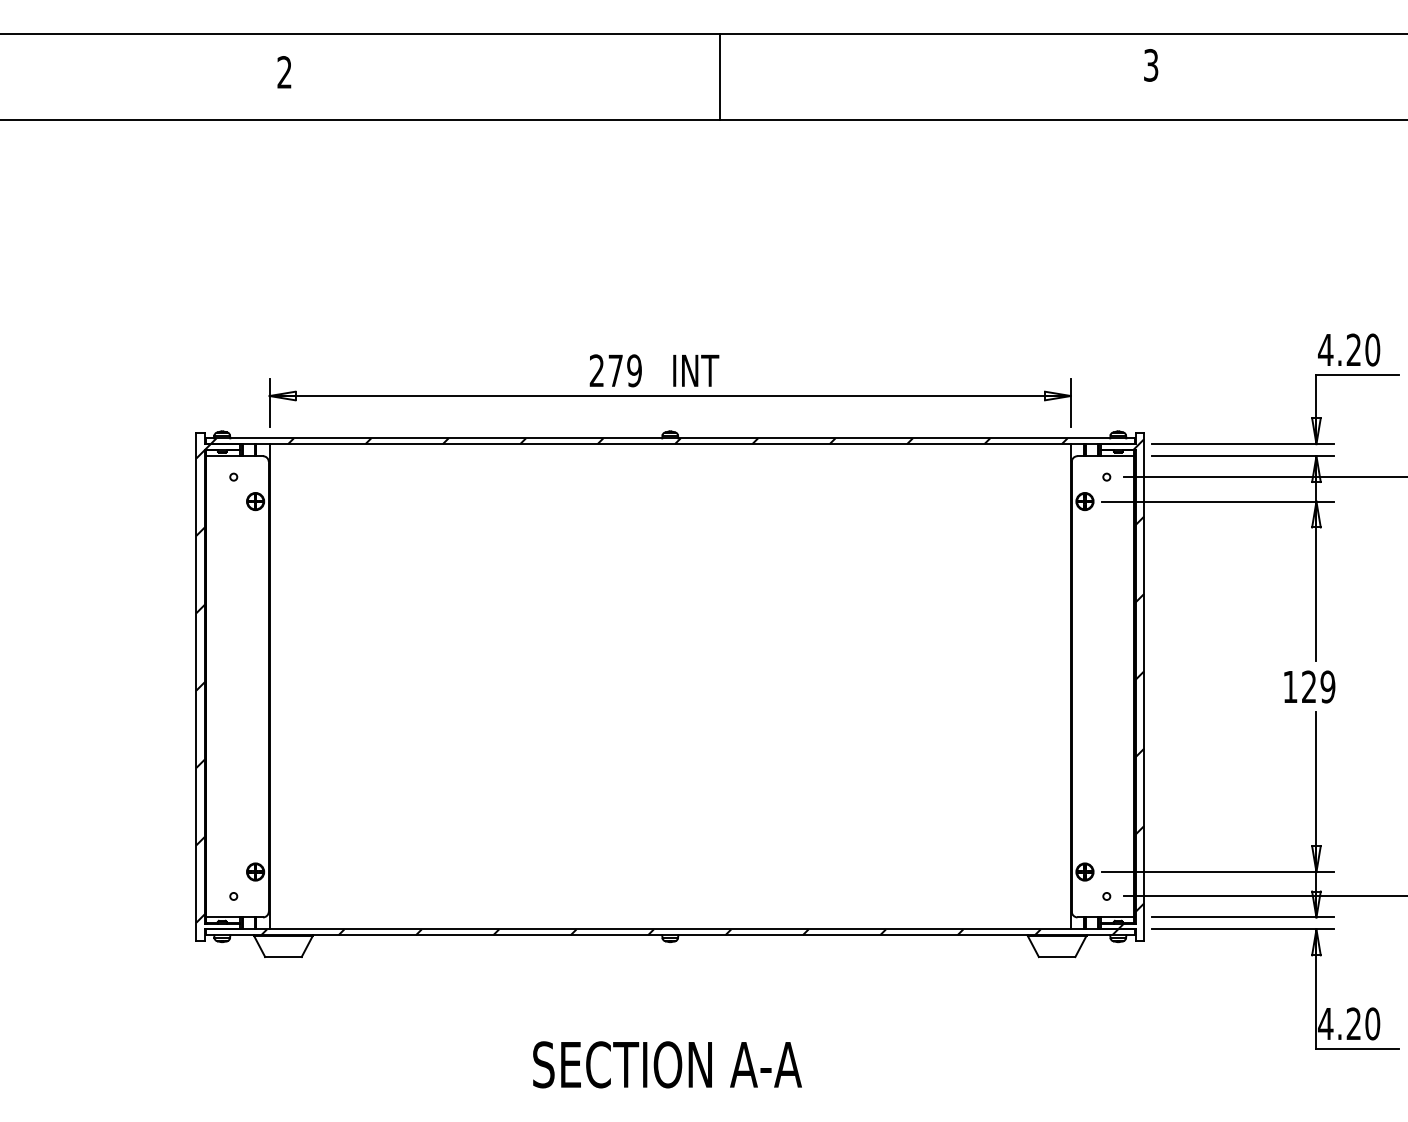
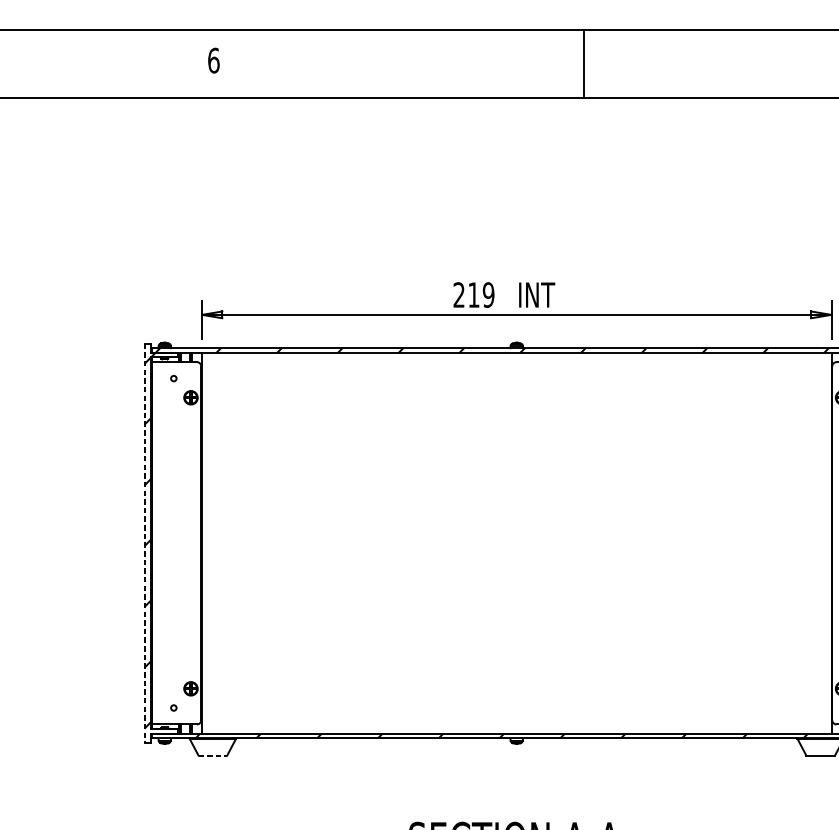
text: (284, 72) -> (213, 60), 2 -> 6
line: (720, 76) -> (583, 63), moved
text: (615, 370) -> (473, 294), 279 -> 219
line: (196, 687) -> (144, 543), solid -> dashed
line: (283, 957) -> (212, 755), solid -> dashed

